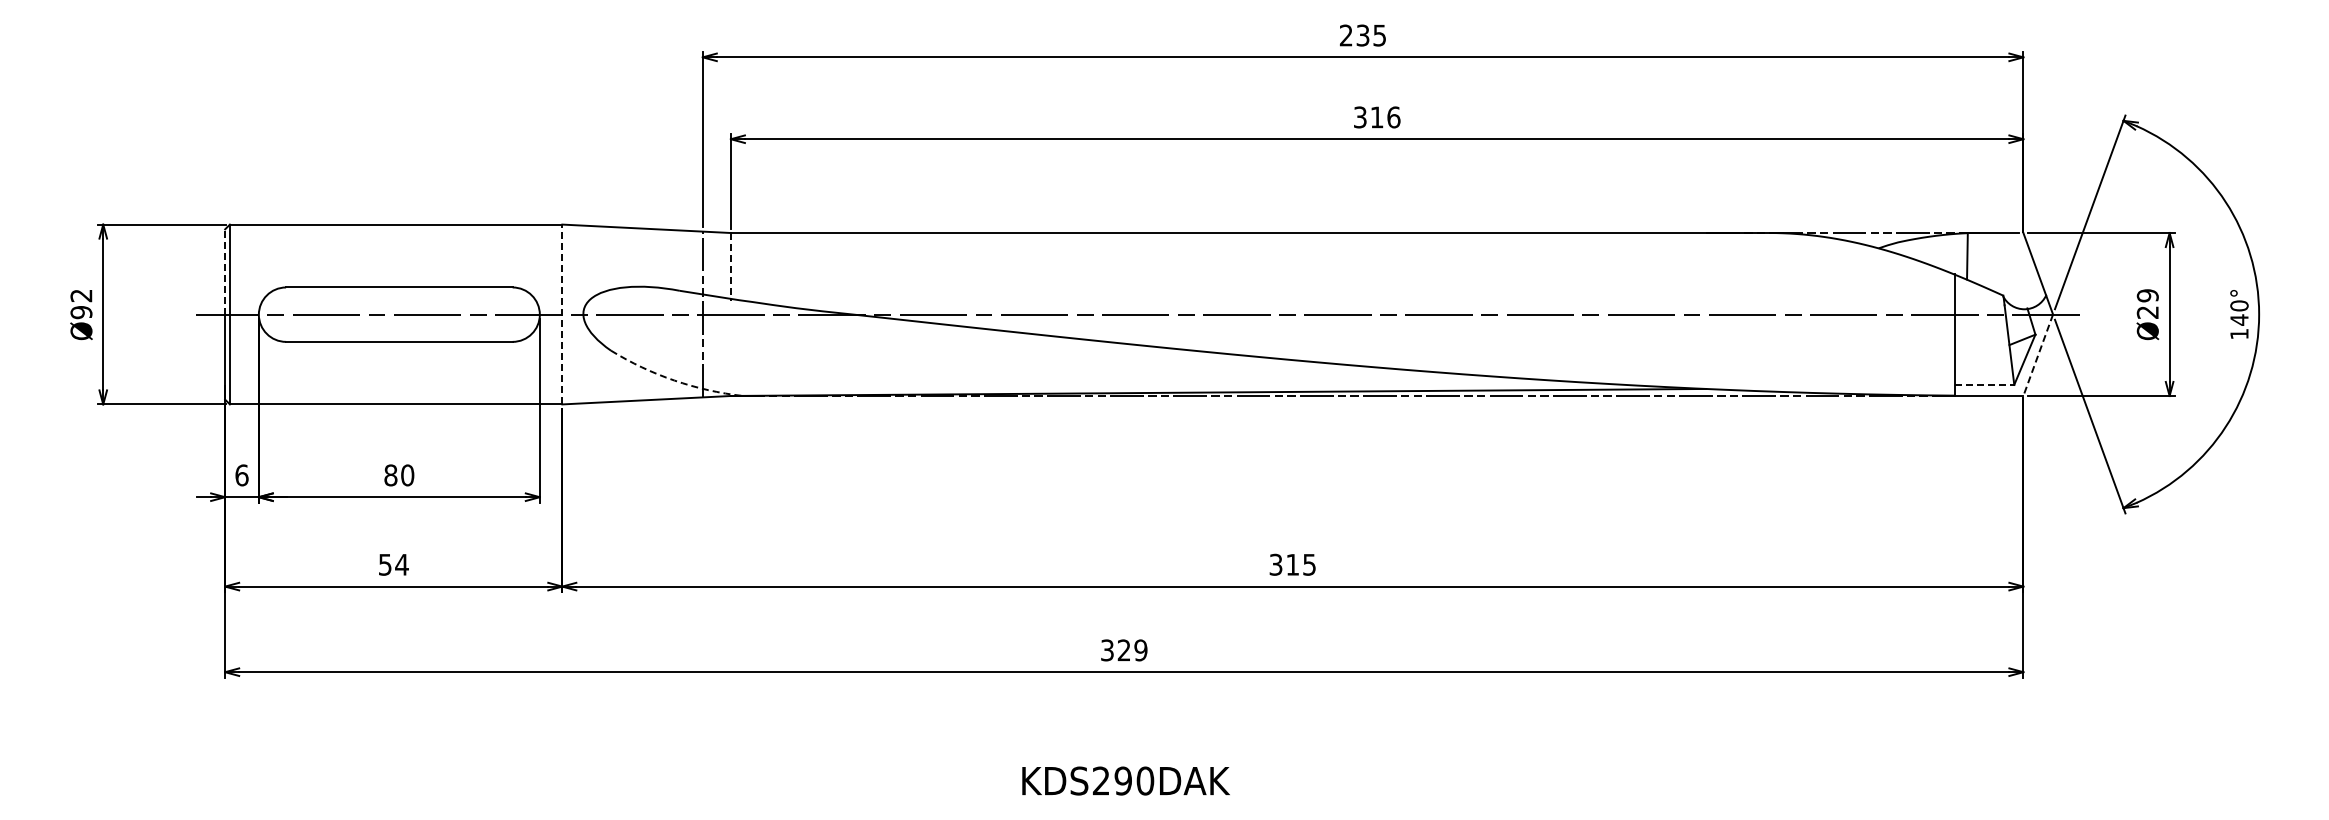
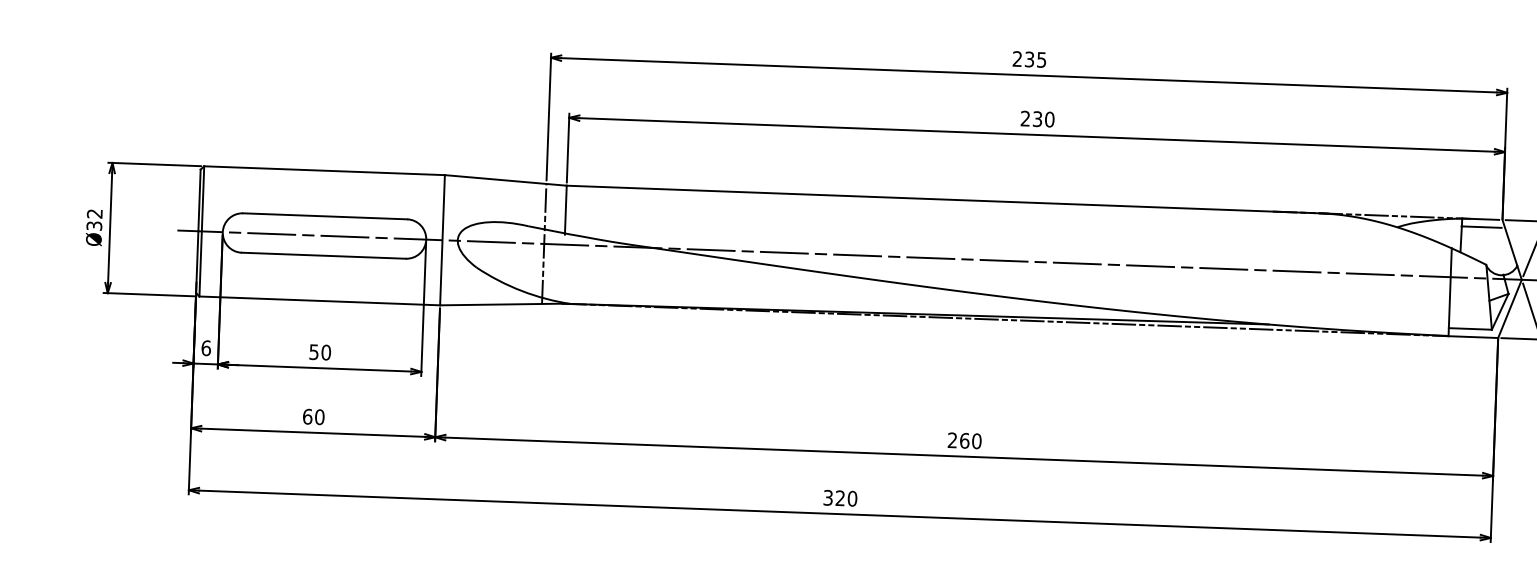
text: (1377, 117) -> (1037, 119), 316 -> 230
line: (1994, 243) -> (1481, 226), added
line: (730, 266) -> (565, 209), dashed -> solid
line: (225, 271) -> (199, 200), dashed -> solid
text: (81, 312) -> (94, 226), Ø92 -> Ø32
line: (562, 314) -> (442, 240), dashed -> solid
line: (2038, 355) -> (1510, 309), dashed -> solid
arc: (674, 380) -> (521, 290), dashed -> solid
line: (1984, 384) -> (1470, 328), dashed -> solid
text: (390, 475) -> (313, 352), 80 -> 50
text: (393, 564) -> (313, 416), 54 -> 60
text: (1292, 564) -> (964, 440), 315 -> 260
text: (1140, 650) -> (852, 498), 329 -> 320

